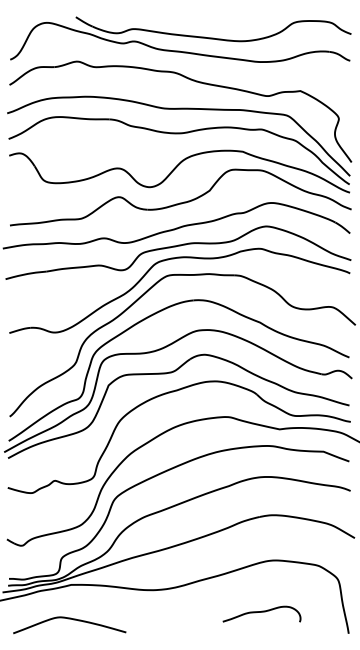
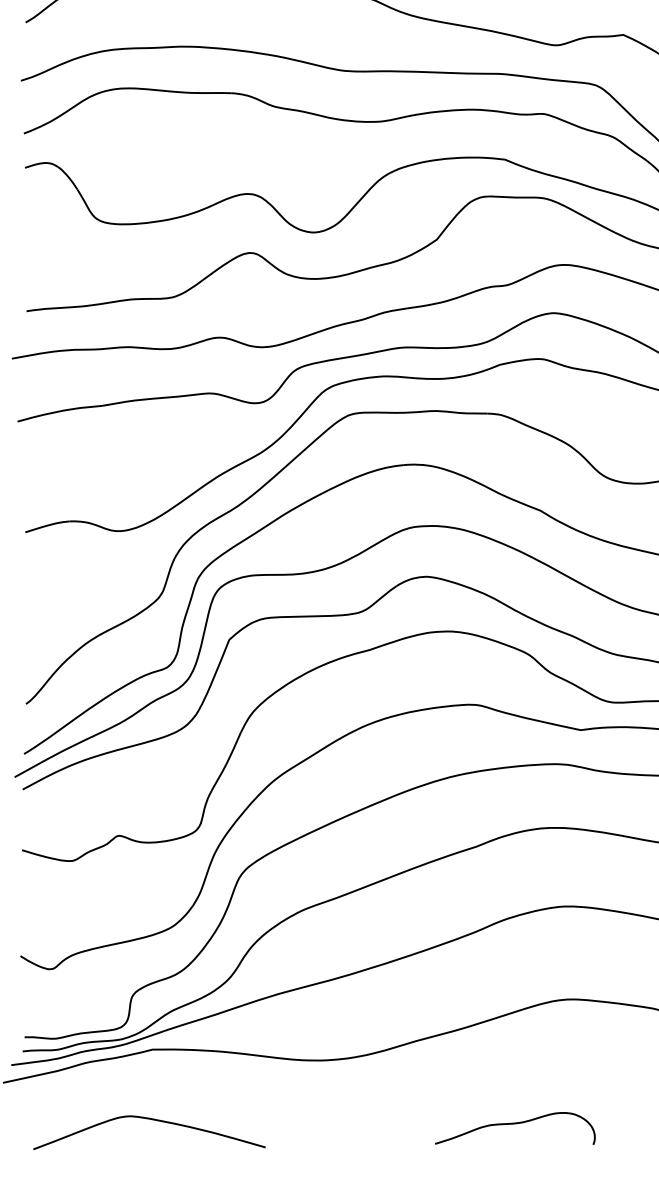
curve: (261, 612) -> (514, 1124), moved

